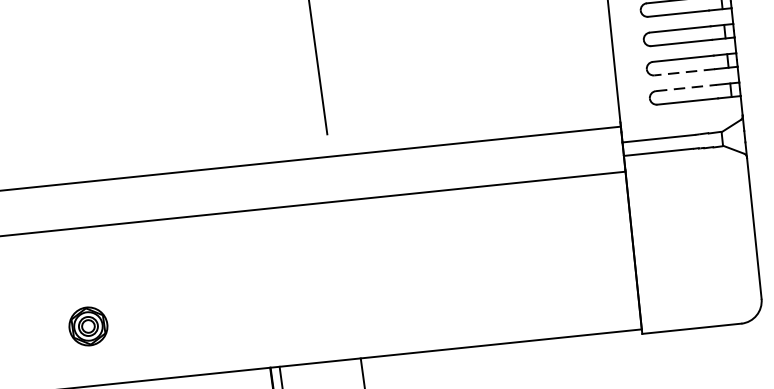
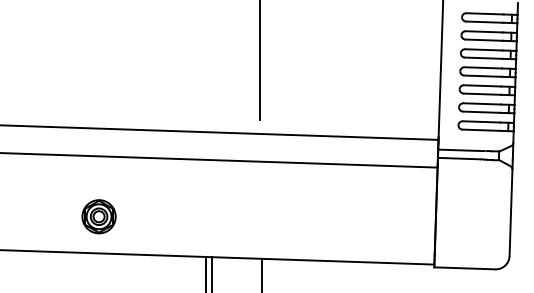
line: (684, 72) -> (481, 112), dashed -> solid
line: (686, 87) -> (481, 121), dashed -> solid
part: (87, 326) -> (98, 216), size x1.43

